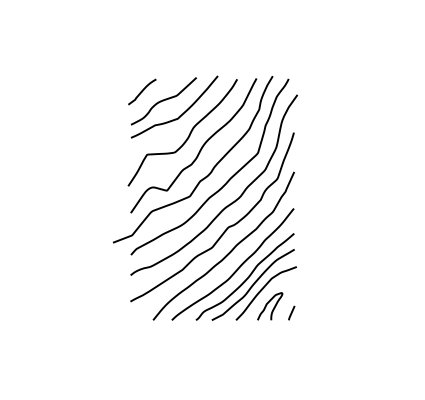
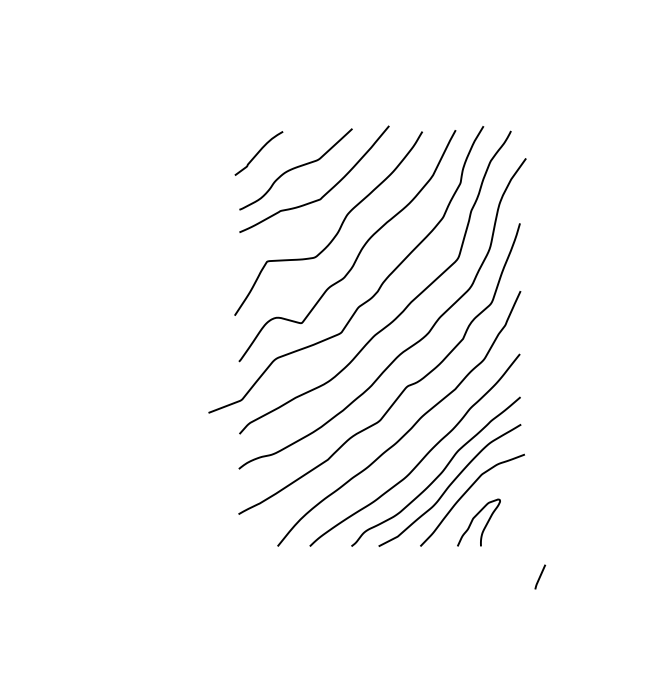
line: (291, 312) -> (539, 575), moved

